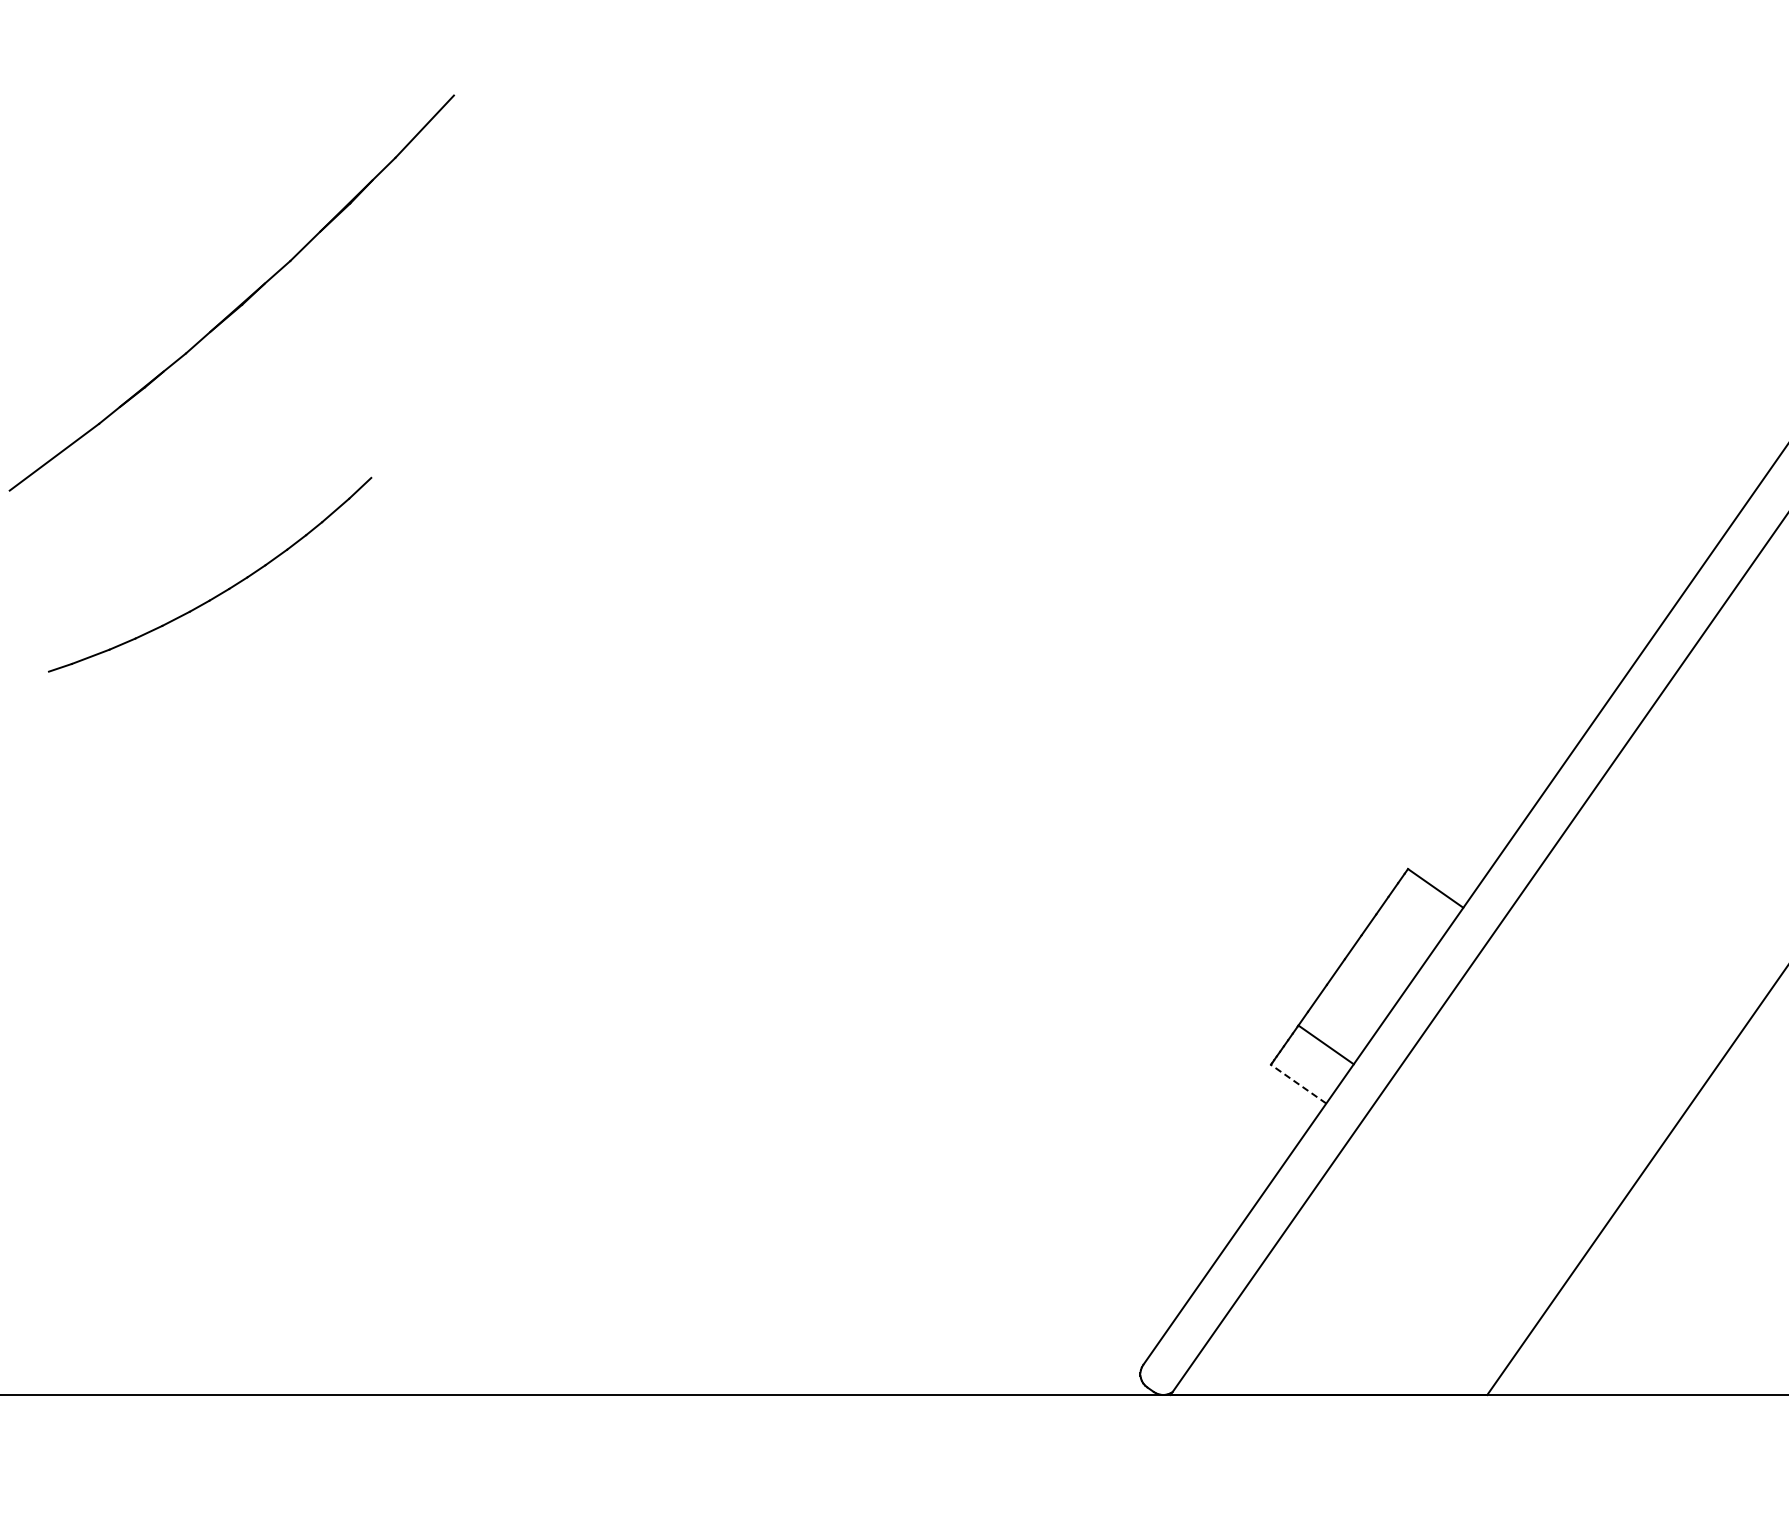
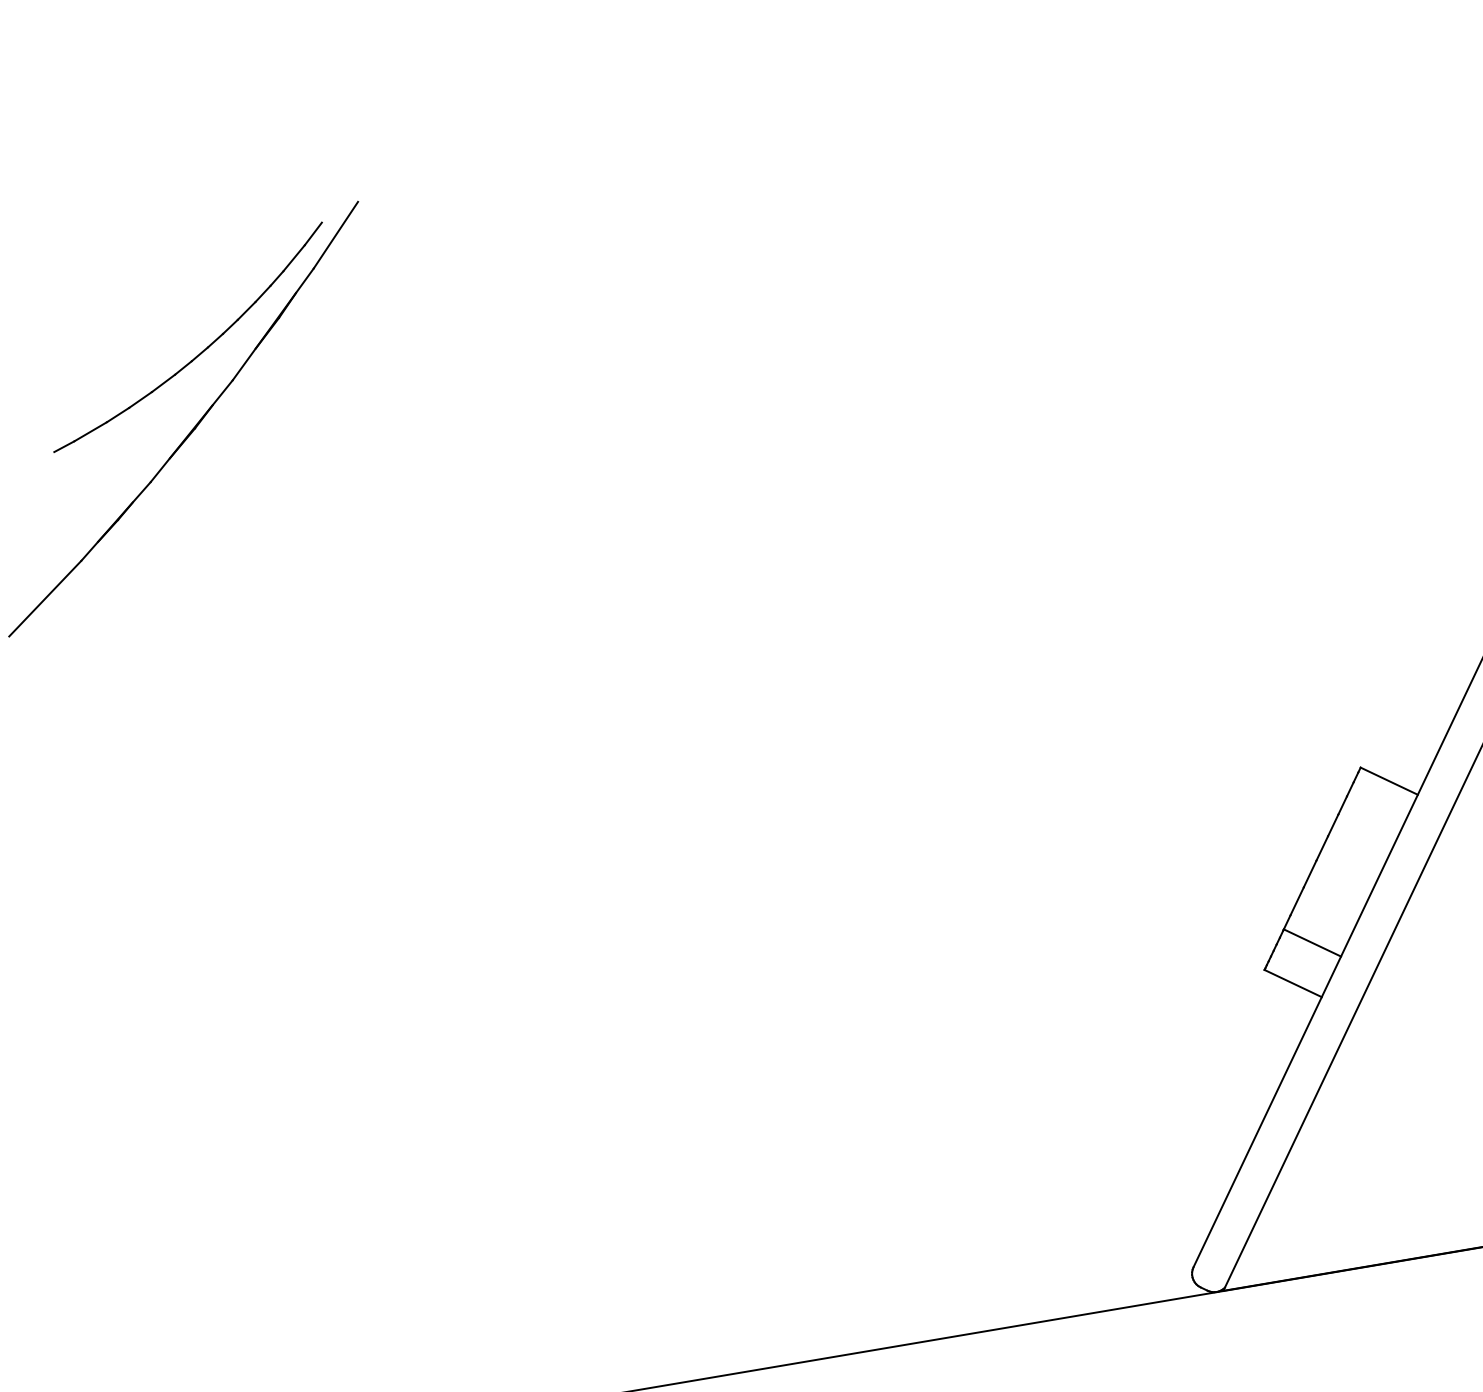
part: (222, 591) -> (202, 350), moved
line: (1298, 1084) -> (1293, 983), dashed -> solid

